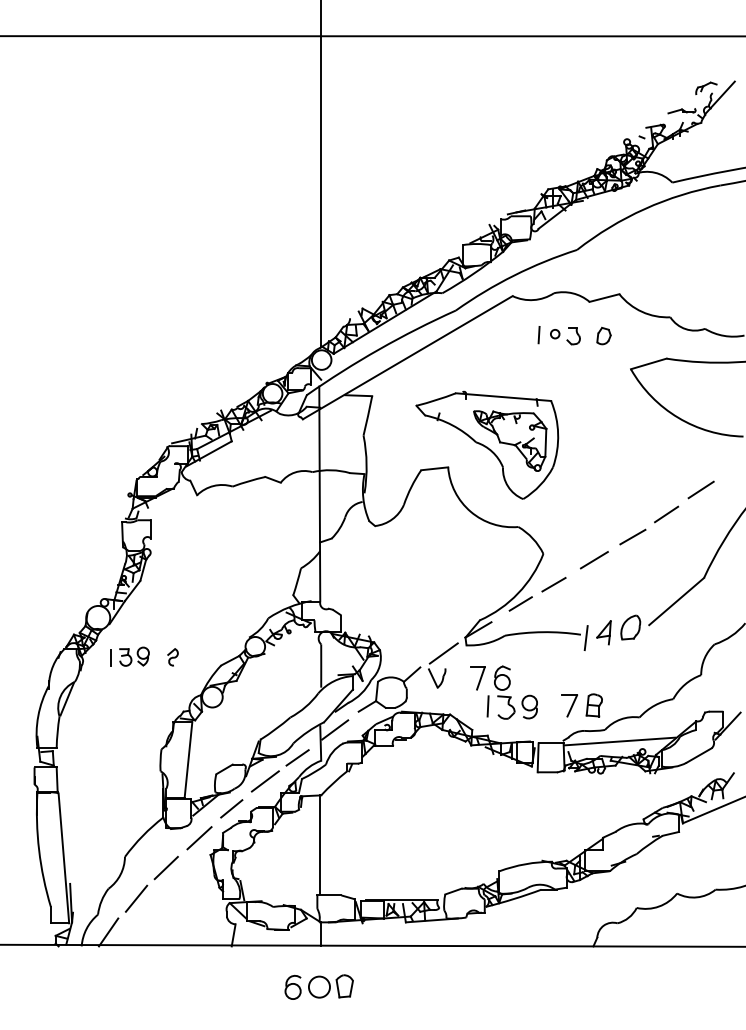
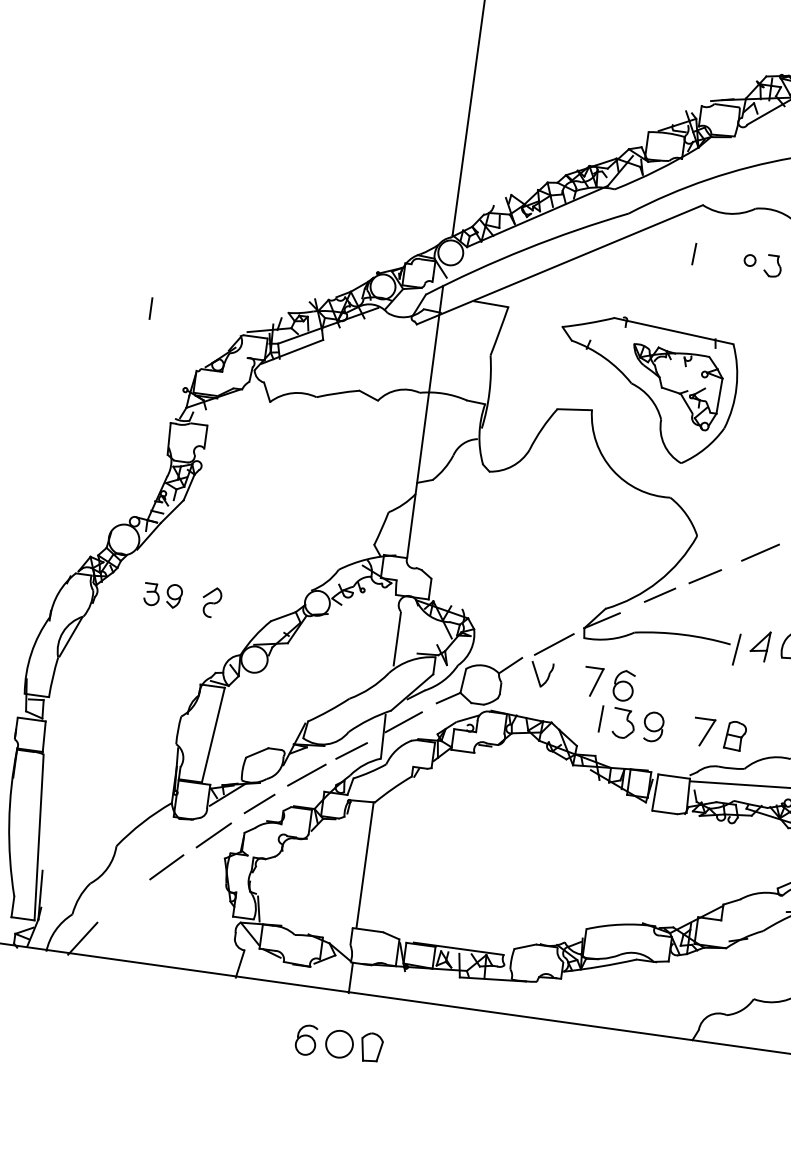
line: (538, 335) -> (693, 254), moved
line: (110, 657) -> (151, 307), moved
part: (172, 657) -> (210, 602), size x1.4
line: (136, 898) -> (123, 900), removed

